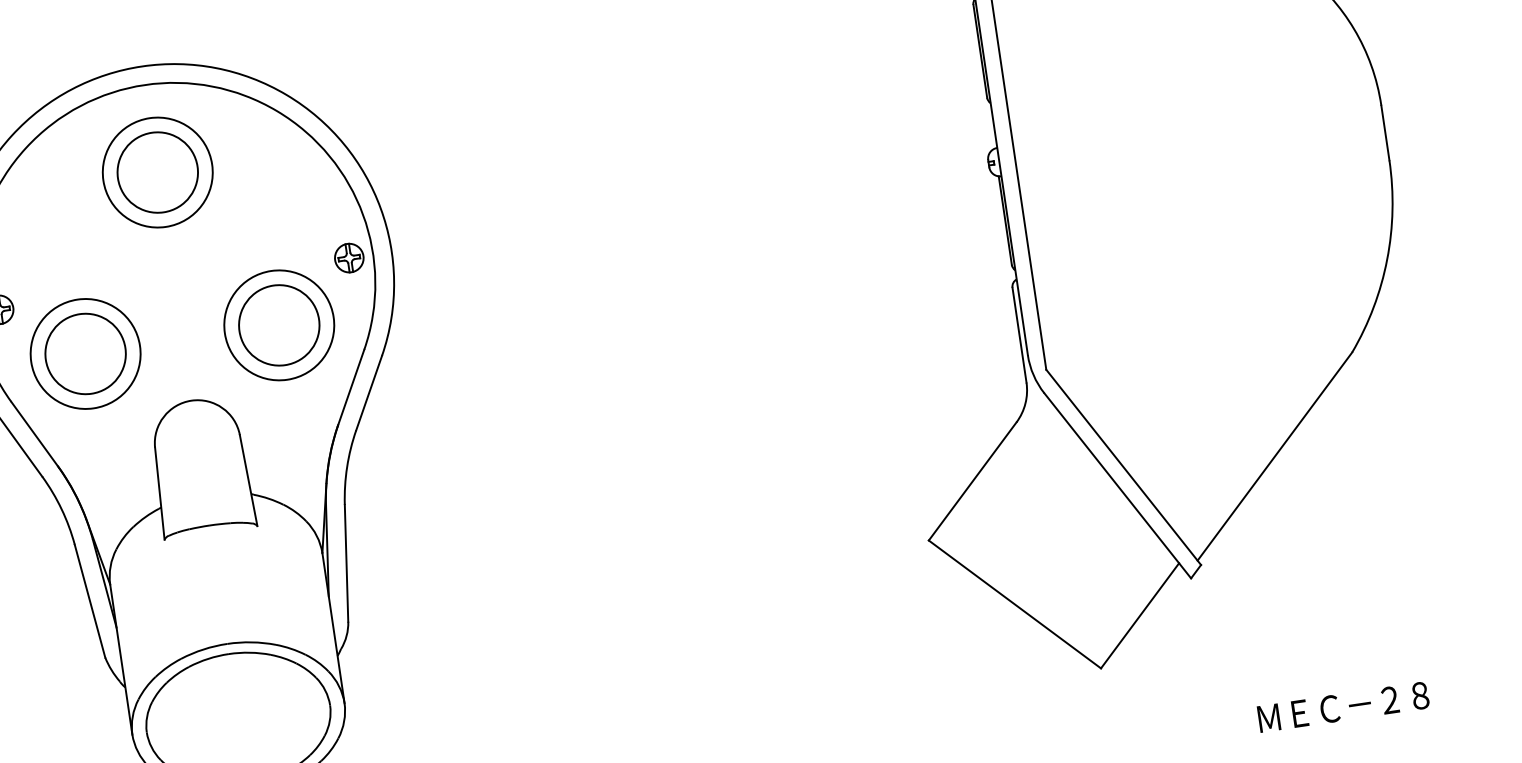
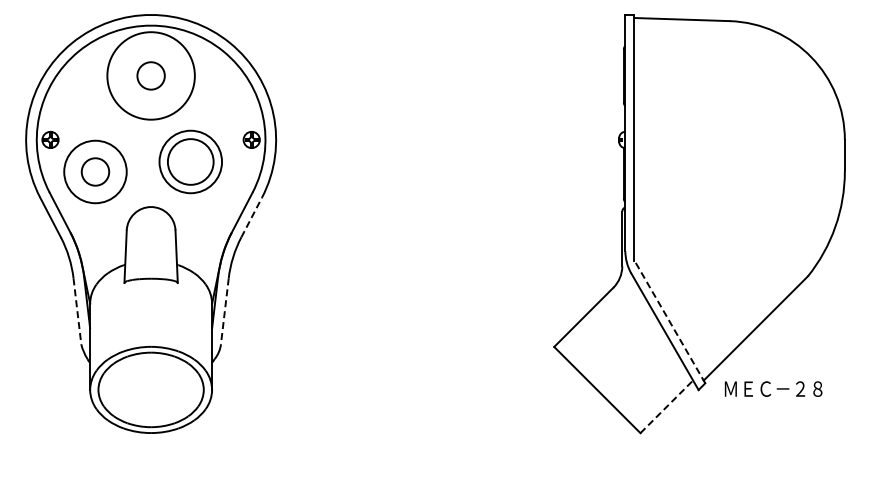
circle: (156, 171) -> (150, 75), size x1.4
circle: (158, 171) -> (151, 75), size x0.6
part: (278, 324) -> (190, 161), moved
circle: (85, 353) -> (95, 171), size x0.6
line: (368, 393) -> (251, 217), solid -> dashed
line: (1122, 466) -> (669, 321), solid -> dashed
line: (345, 563) -> (224, 311), solid -> dashed
line: (90, 601) -> (77, 311), solid -> dashed
line: (1141, 615) -> (667, 406), solid -> dashed
text: (1343, 706) -> (773, 388), moved

